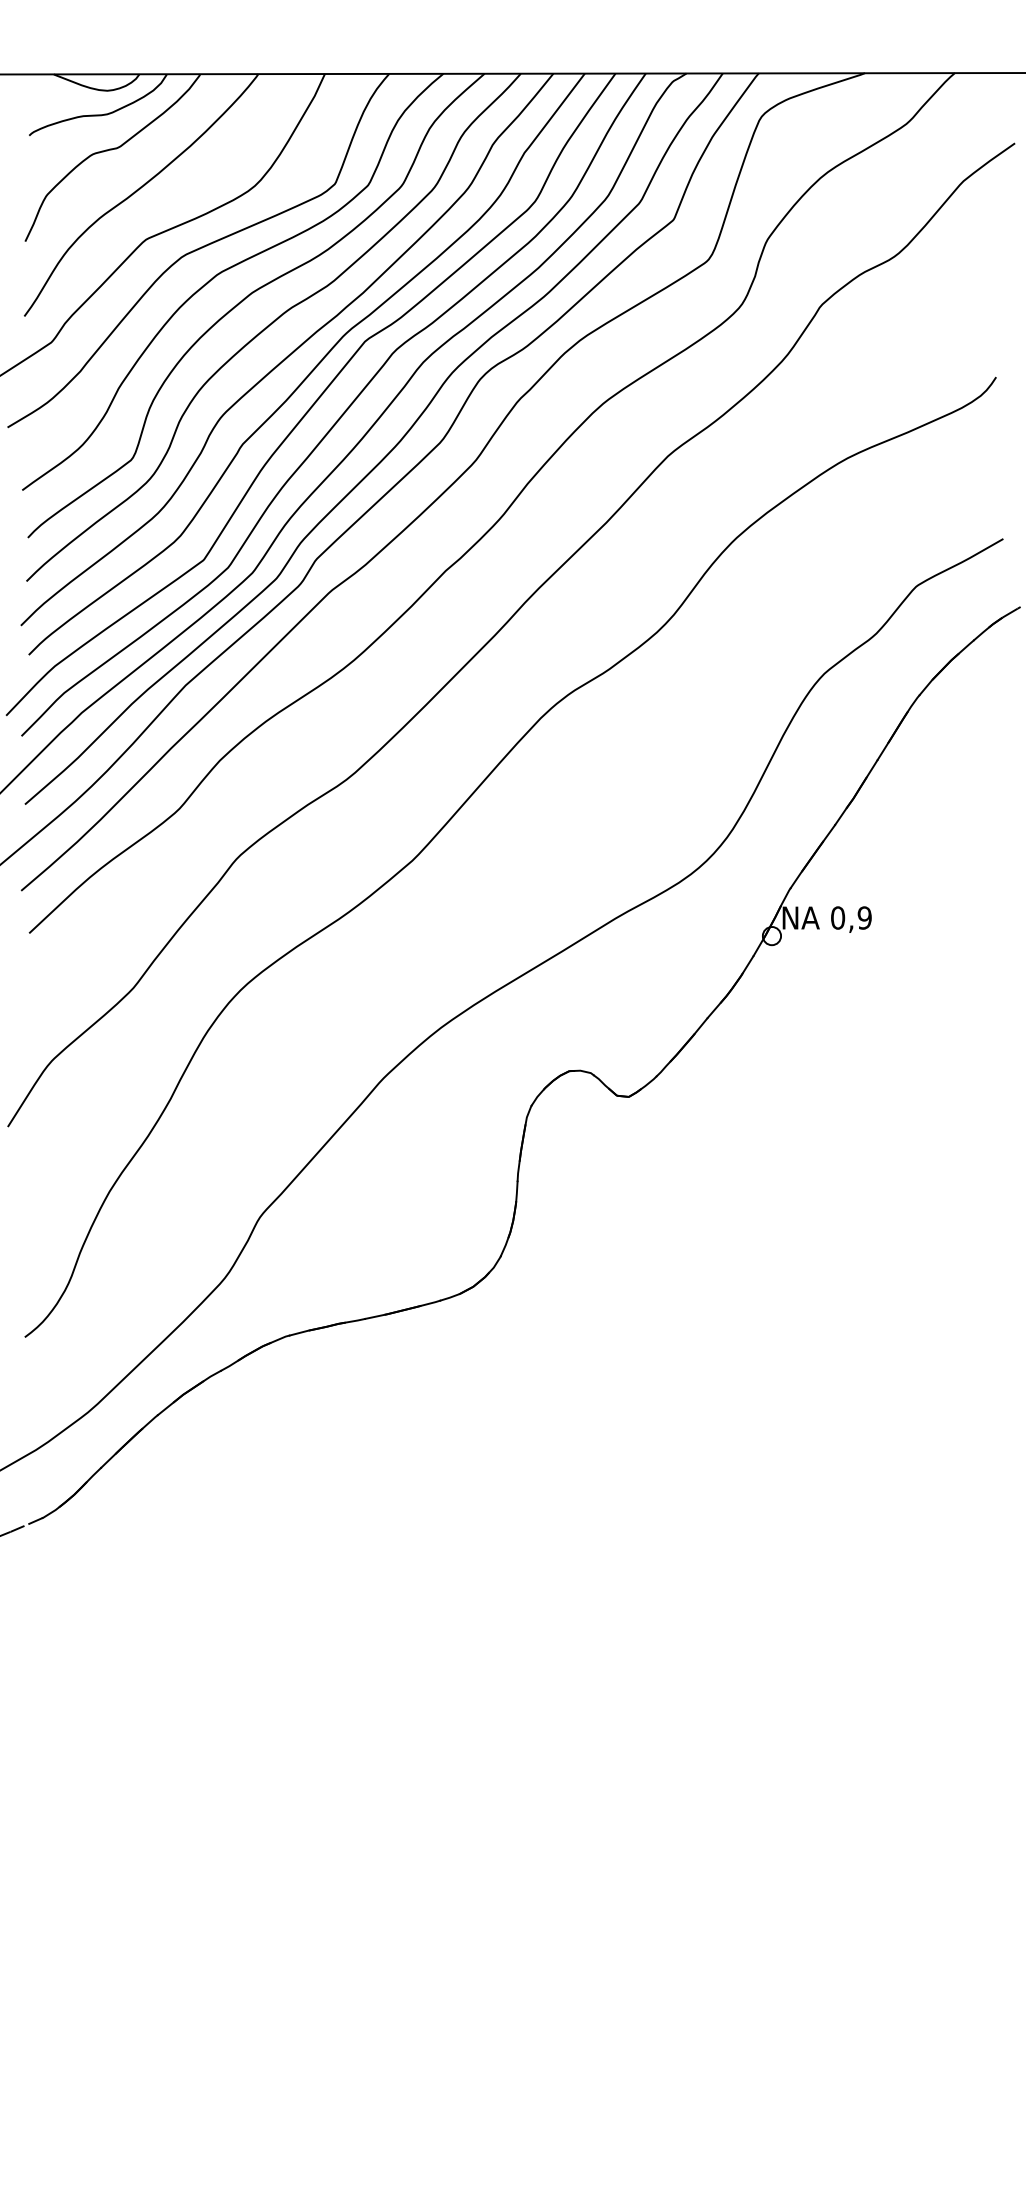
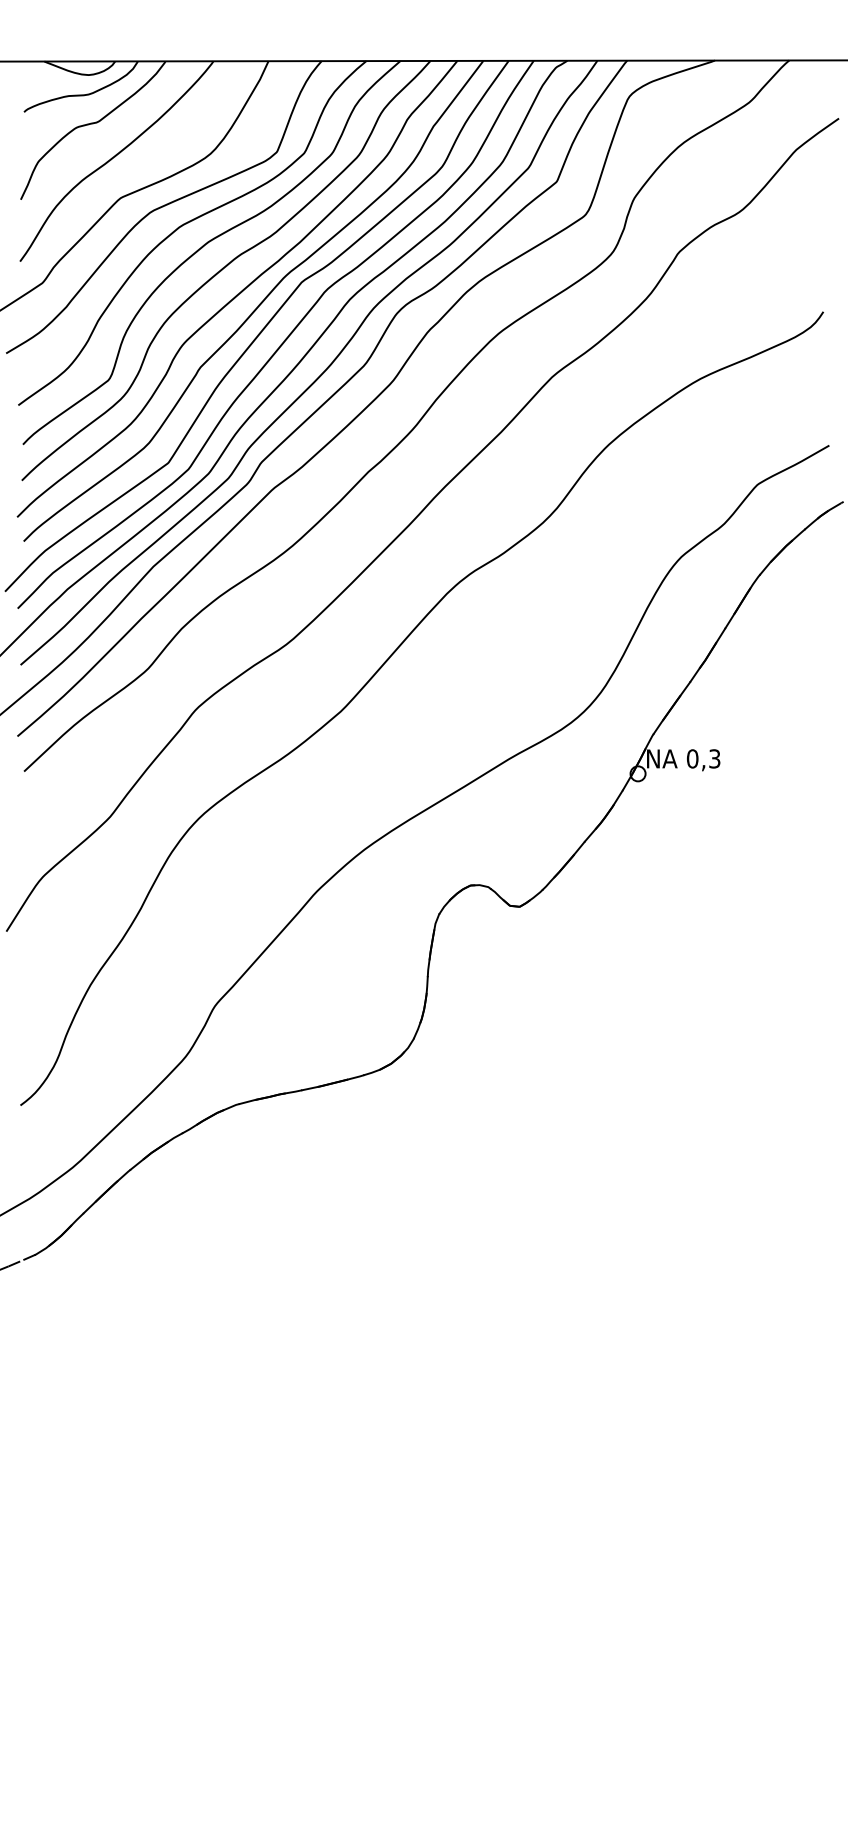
text: (864, 917) -> (714, 758), 0,9 -> 0,3

